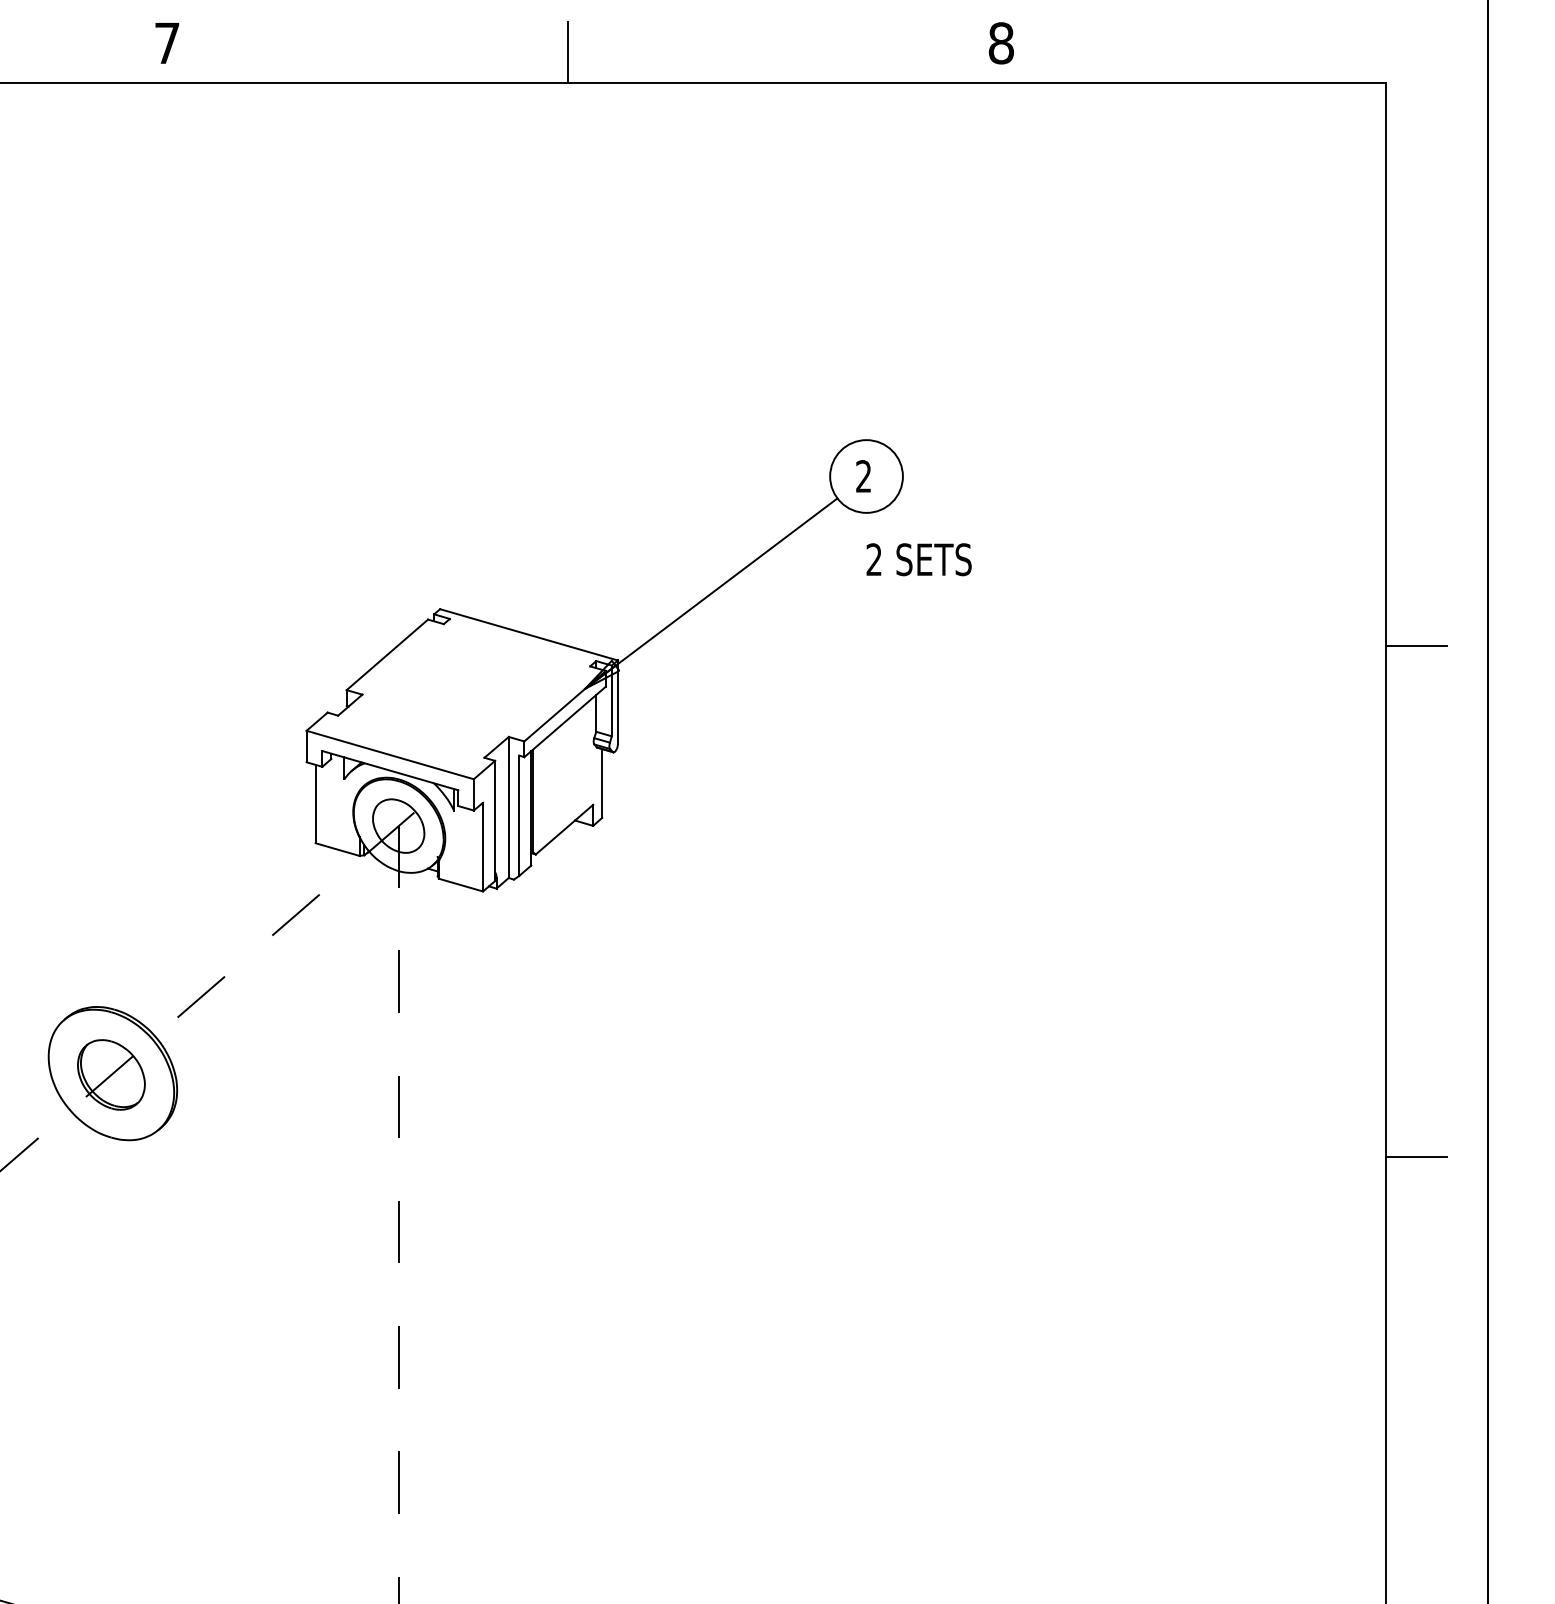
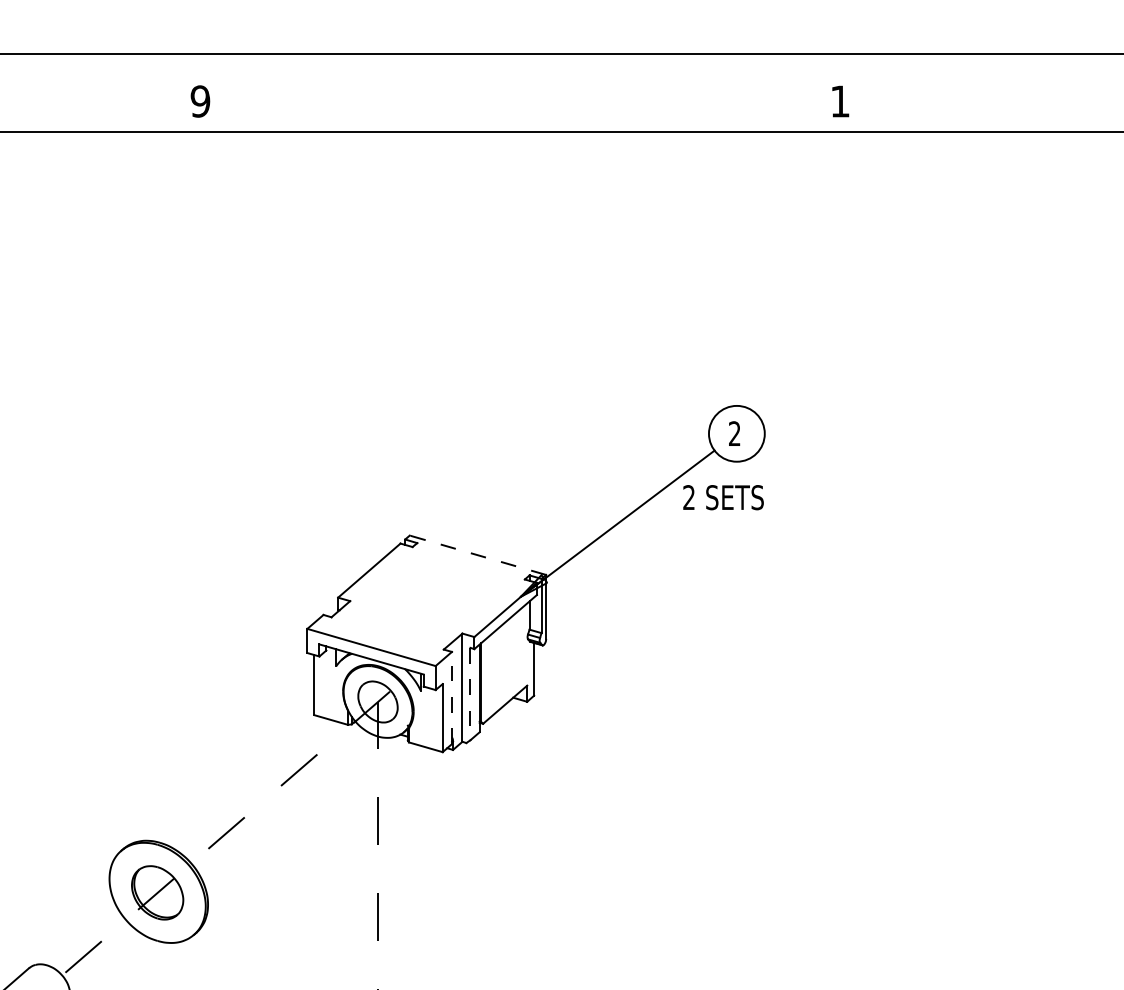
text: (166, 43) -> (199, 101), 7 -> 9
text: (1000, 43) -> (839, 101), 8 -> 1
line: (568, 52) -> (508, 108), removed
text: (918, 559) -> (723, 497), moved
line: (529, 634) -> (478, 555), solid -> dashed
line: (519, 816) -> (470, 694), solid -> dashed
line: (495, 820) -> (452, 697), solid -> dashed

